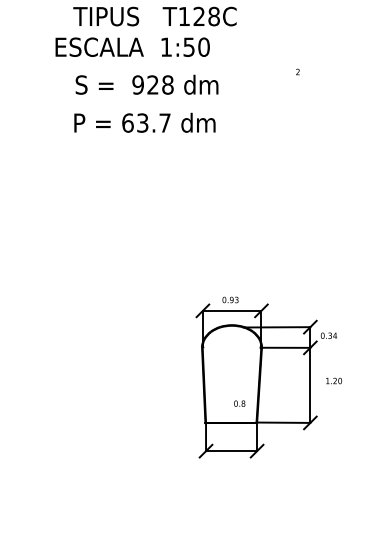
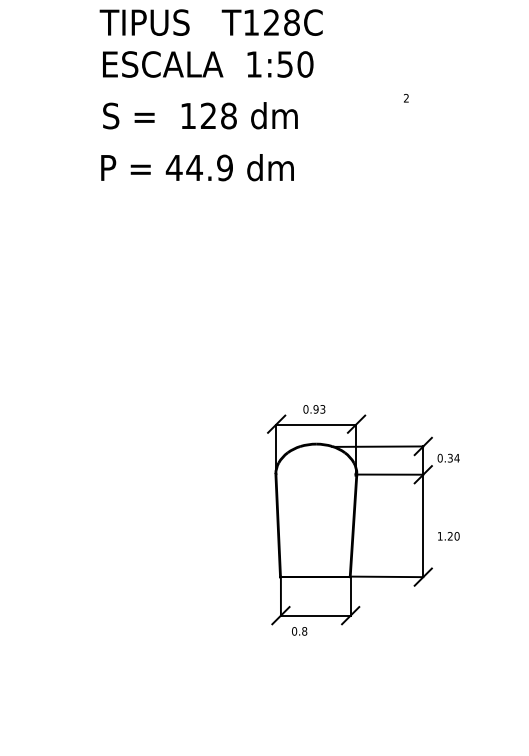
text: (132, 46) -> (207, 63), moved
text: (137, 84) -> (187, 115), 928 -> 128
text: (145, 122) -> (198, 167), 63.7 -> 44.9
text: (333, 380) -> (448, 535), moved
text: (239, 403) -> (299, 631), moved

